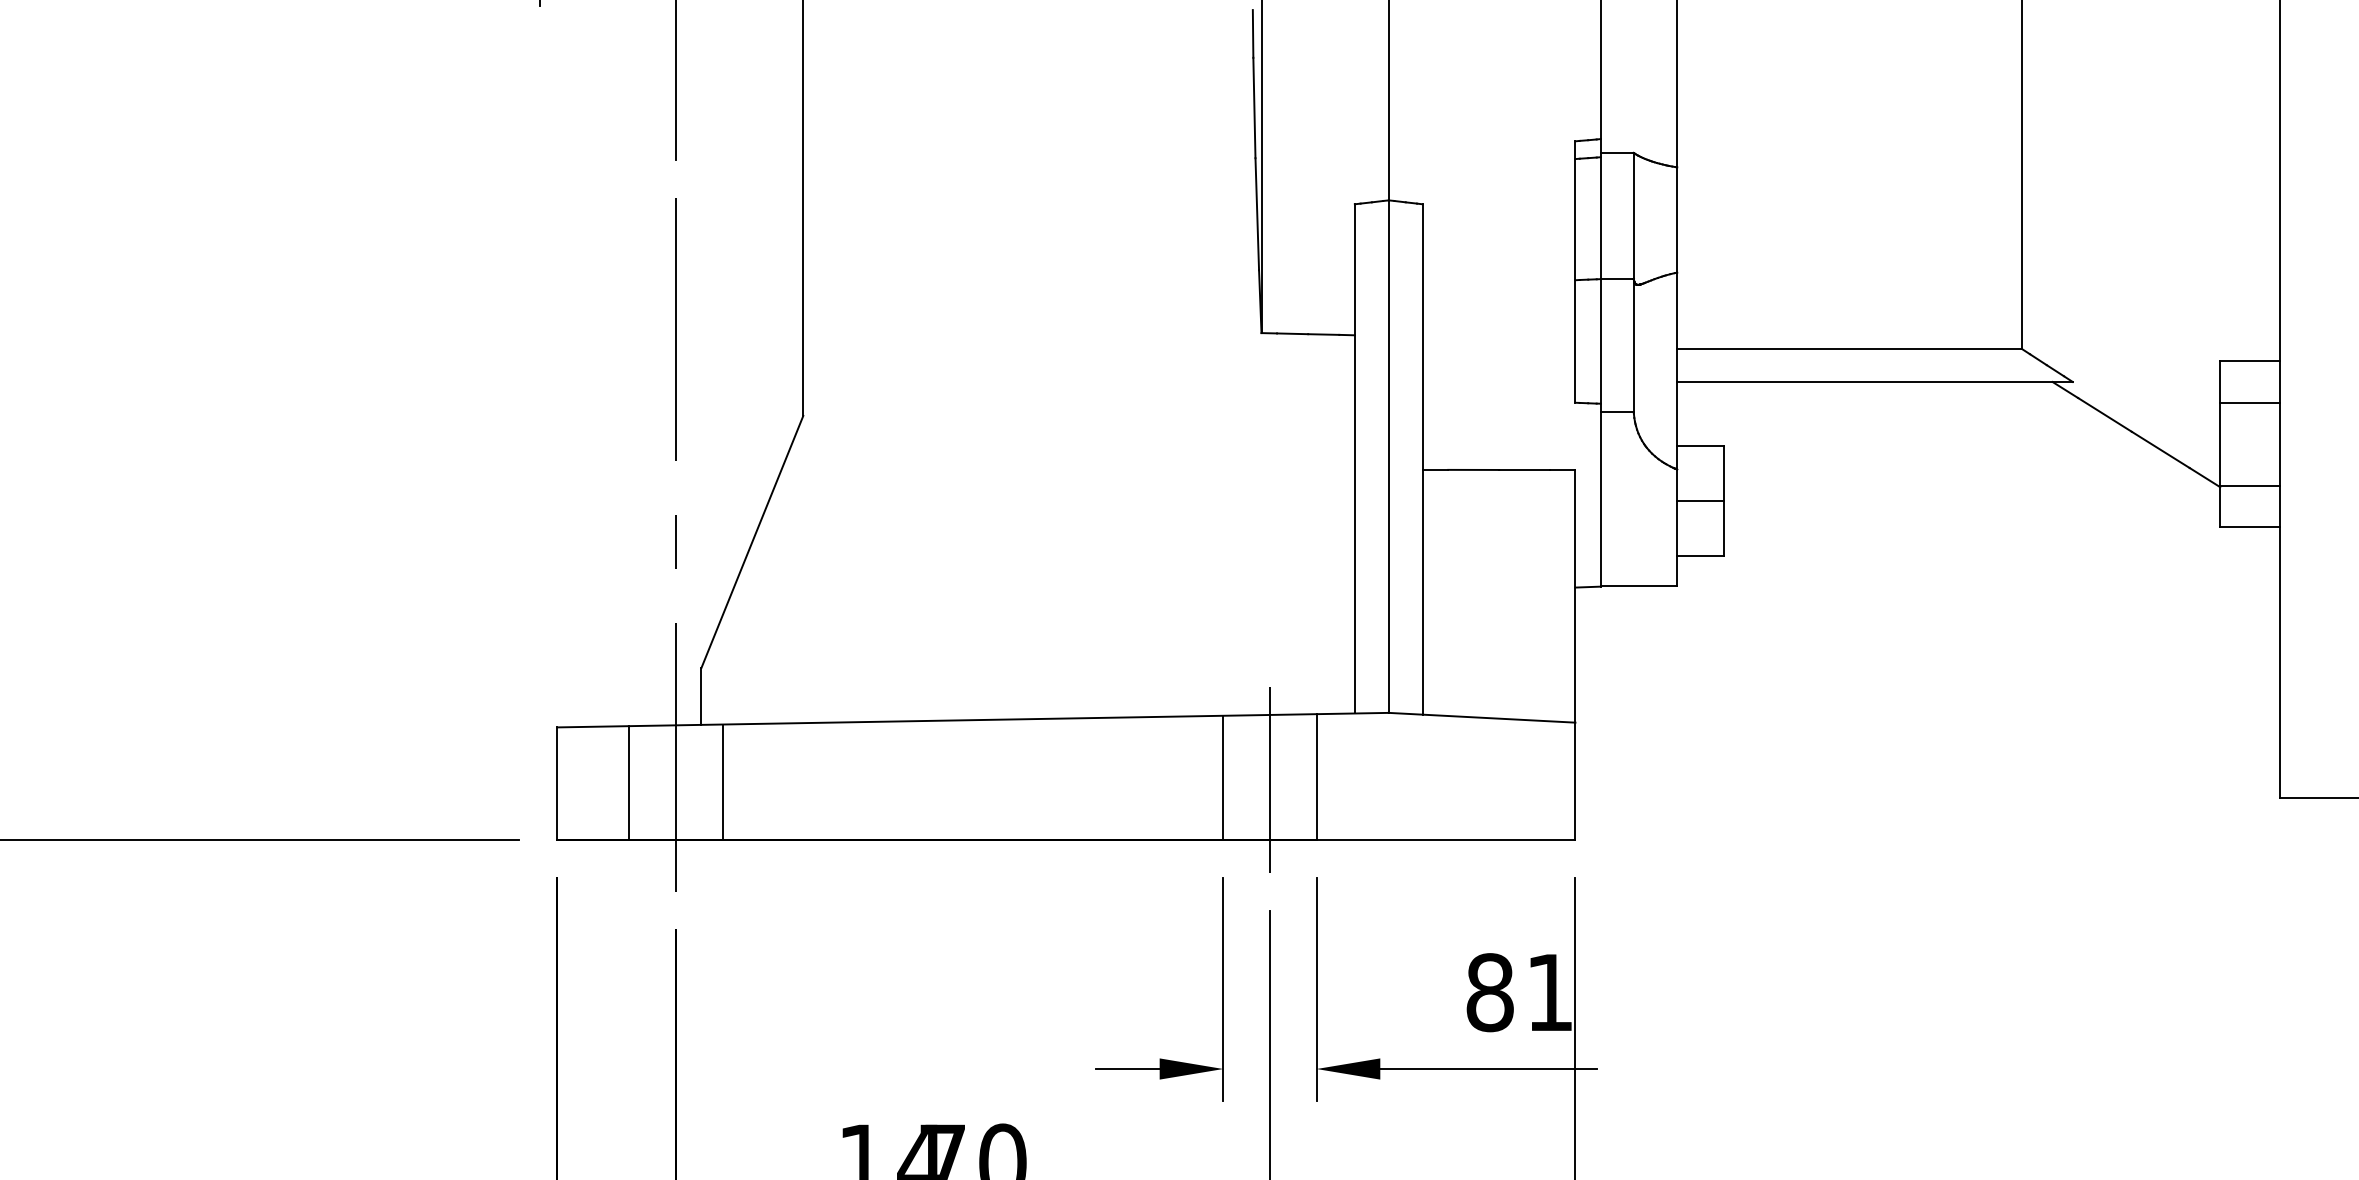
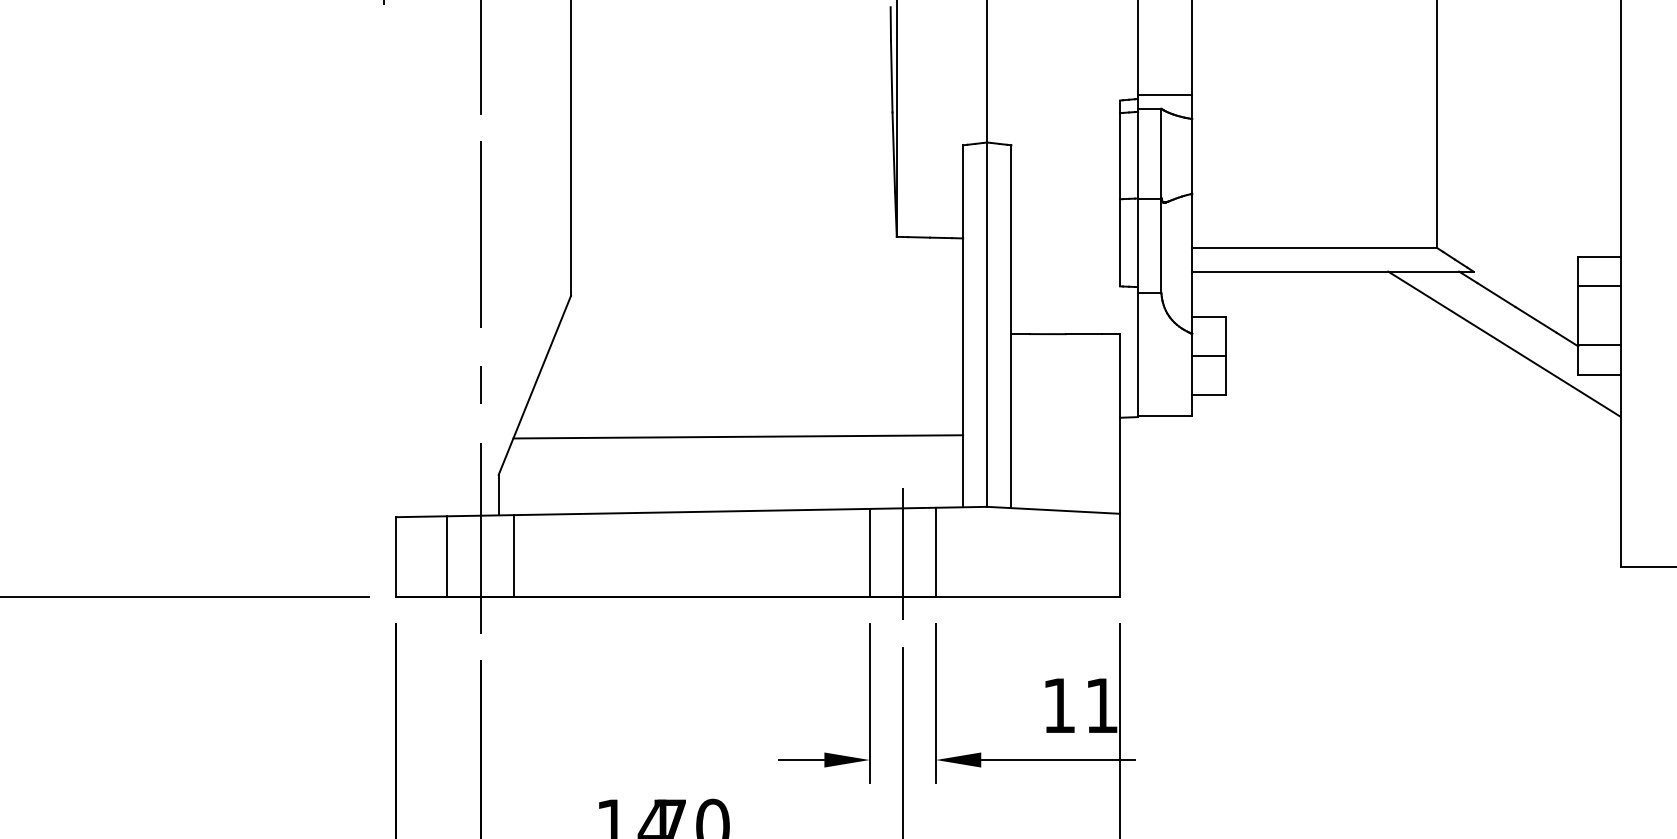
line: (1639, 132) -> (1165, 94), added
line: (2116, 483) -> (1504, 343), added
line: (1038, 613) -> (738, 436), added
text: (1490, 992) -> (1059, 705), 81 -> 11

